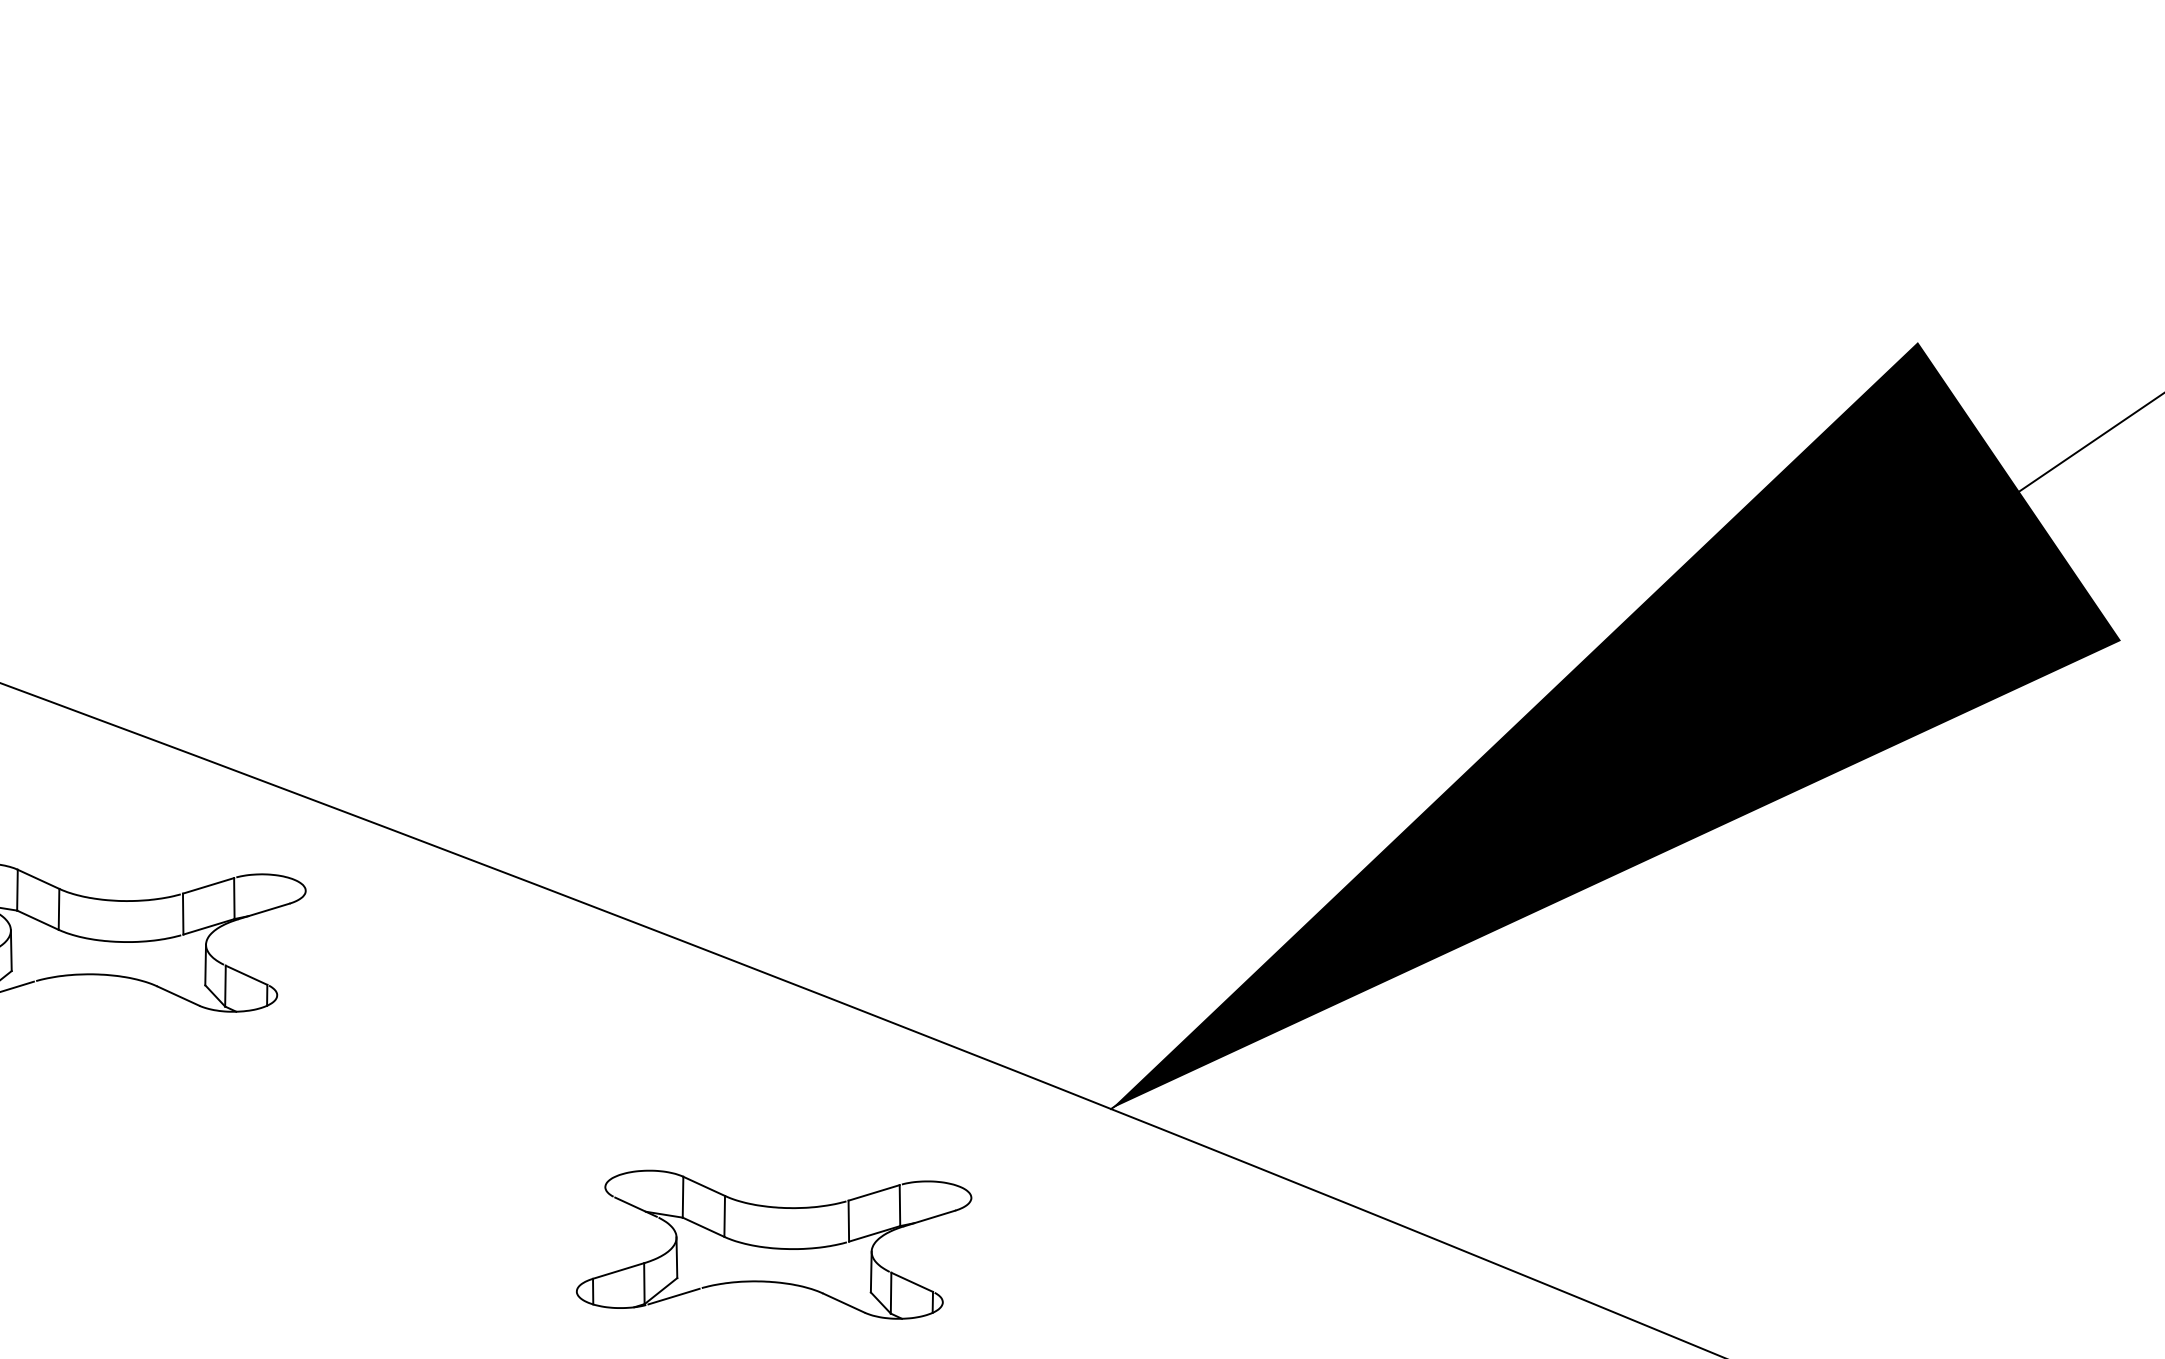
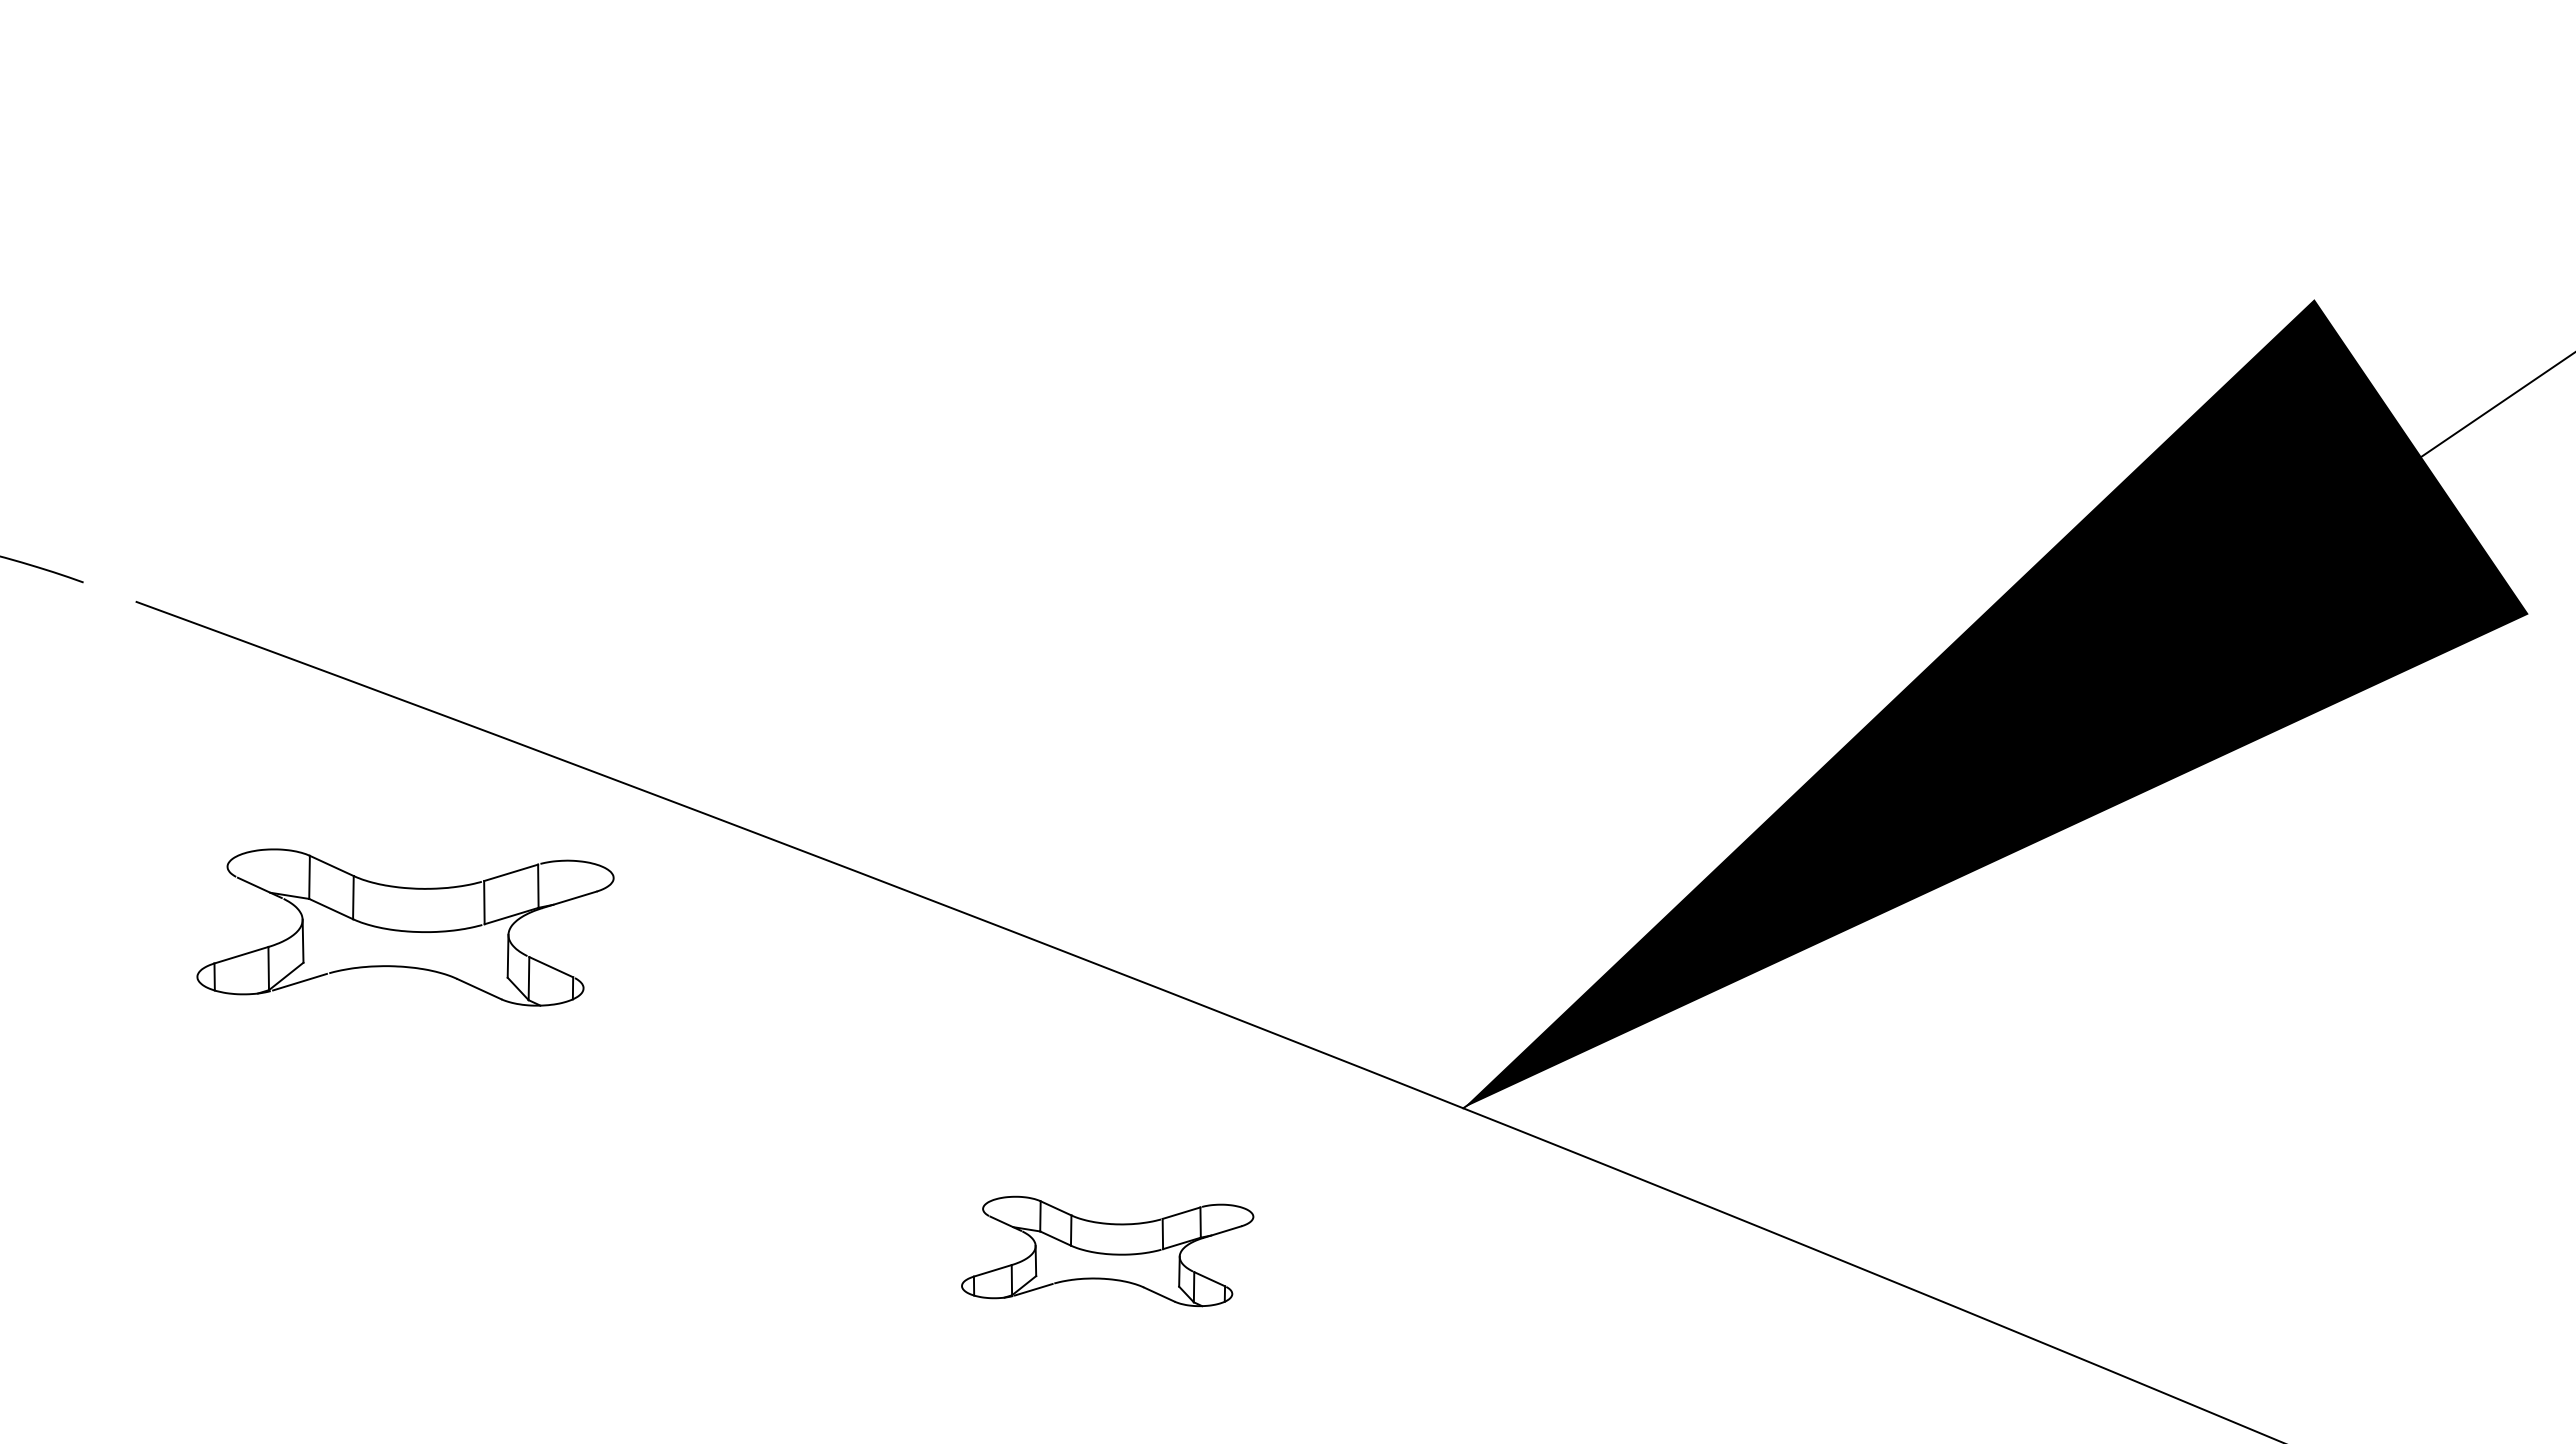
part: (773, 1244) -> (1107, 1251), size x0.7

